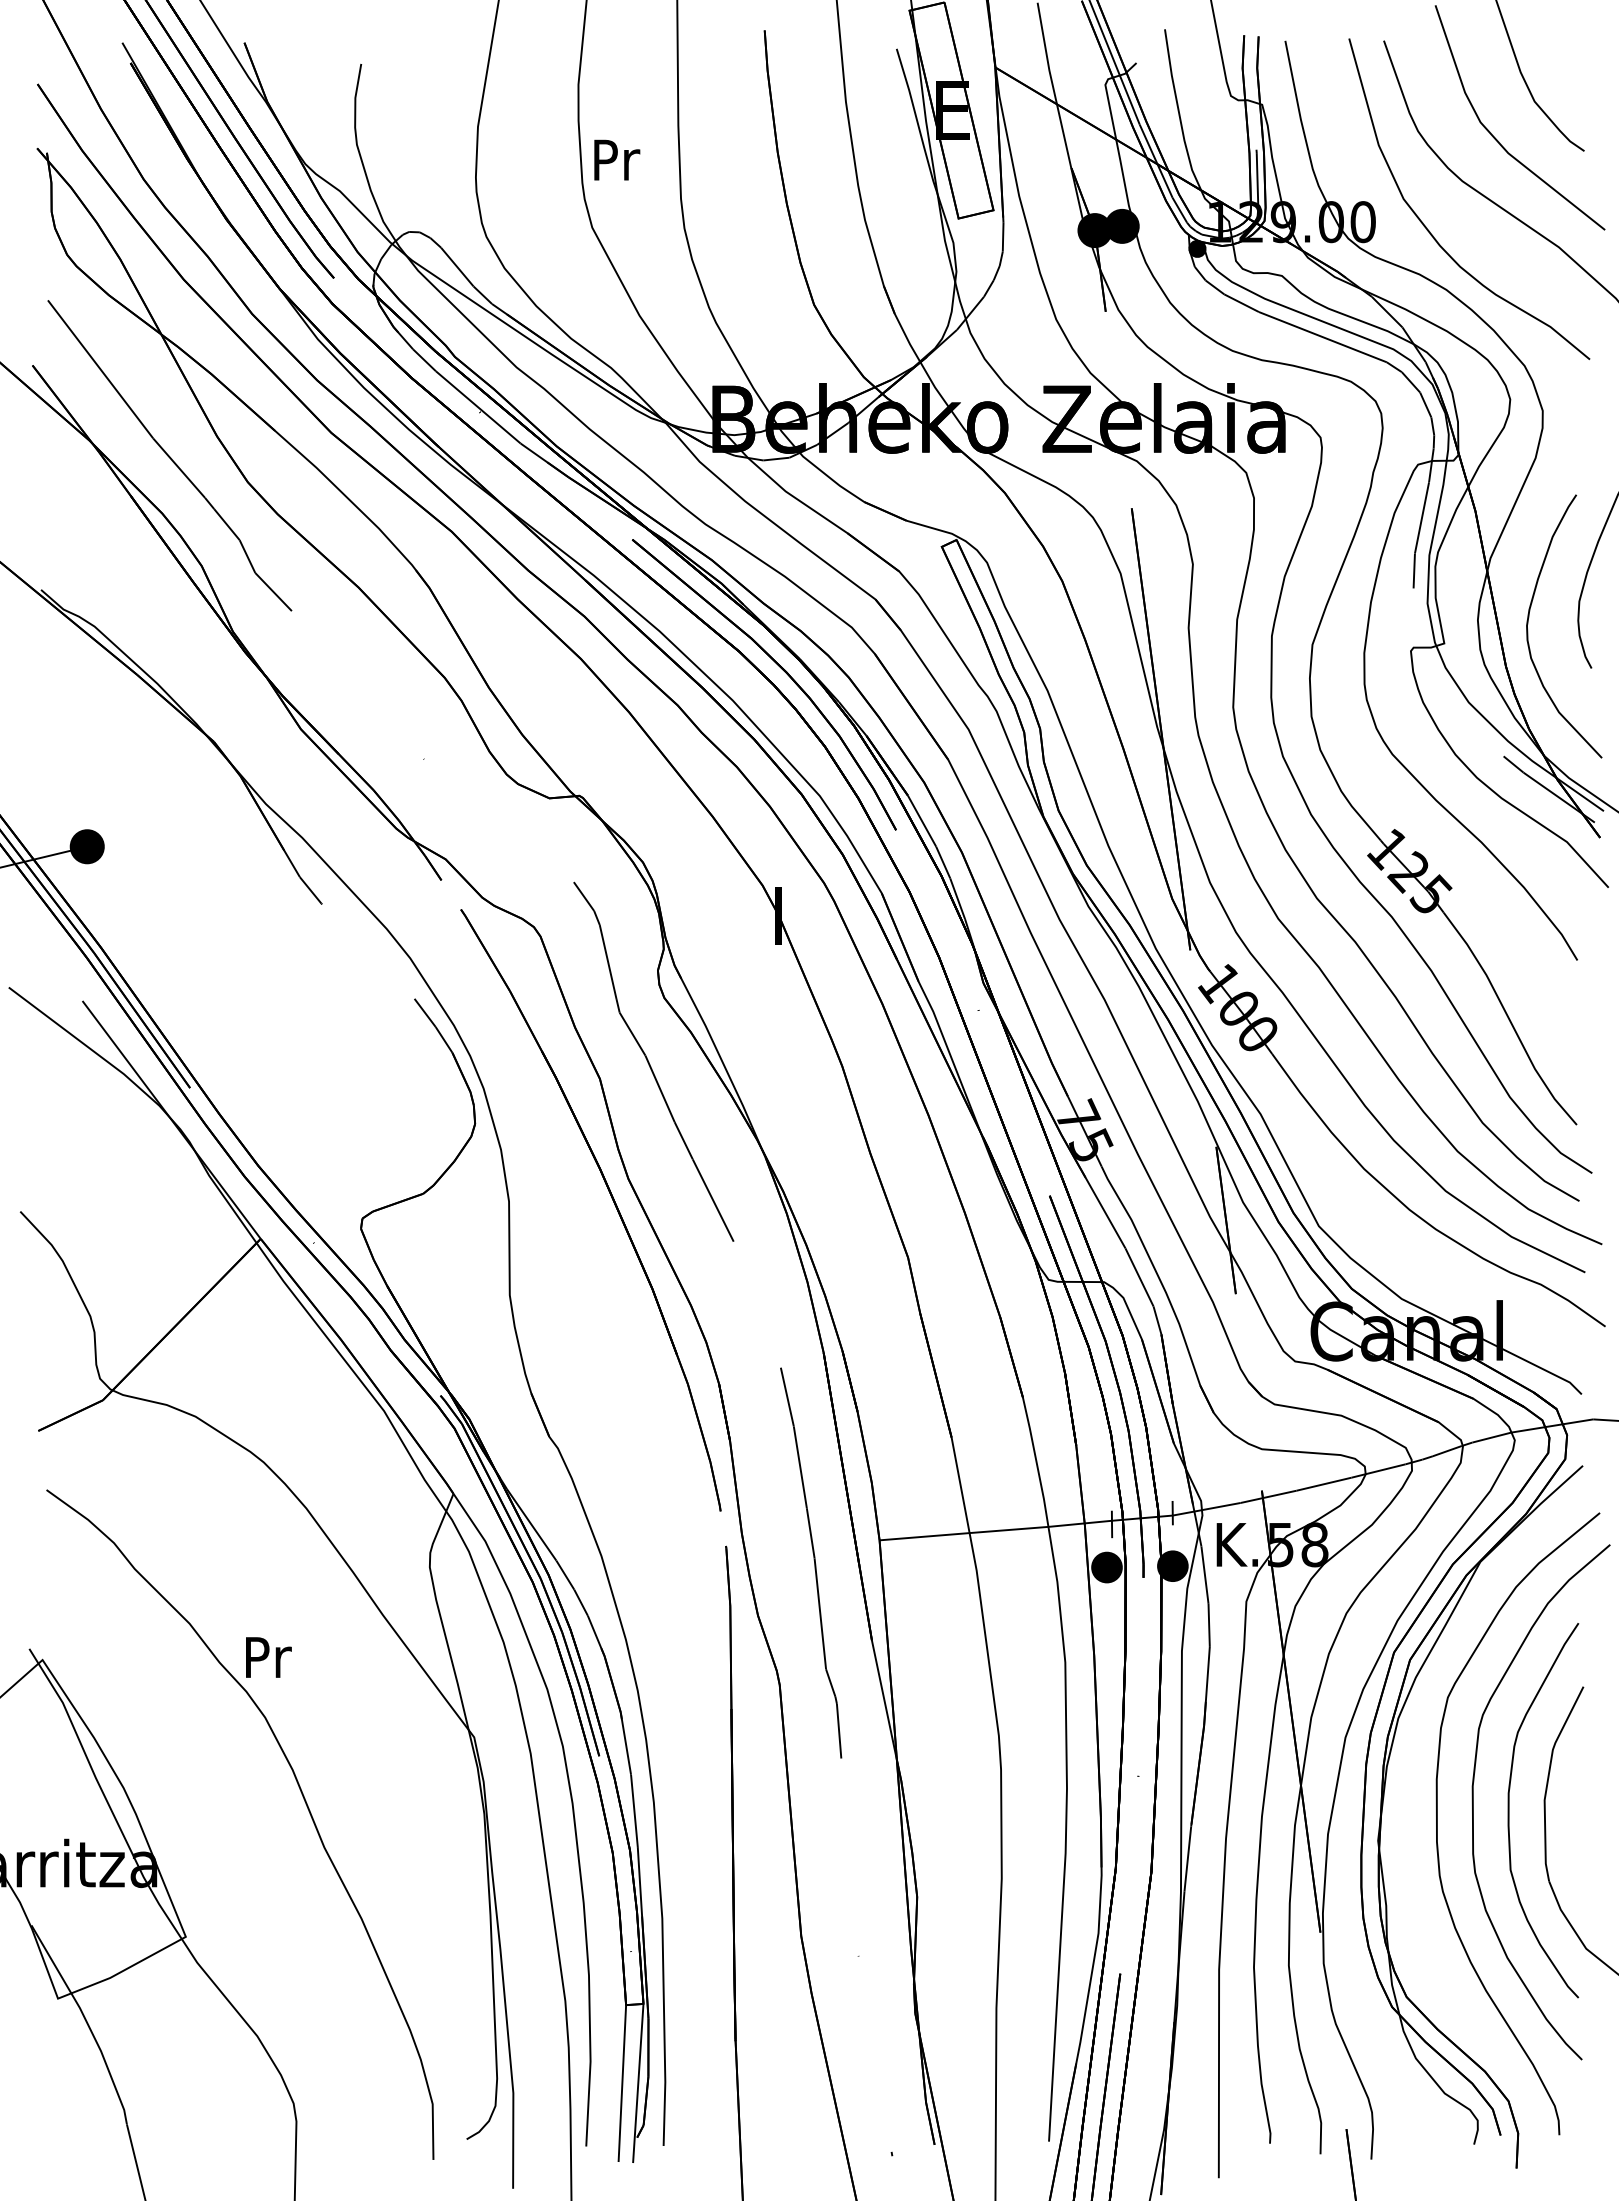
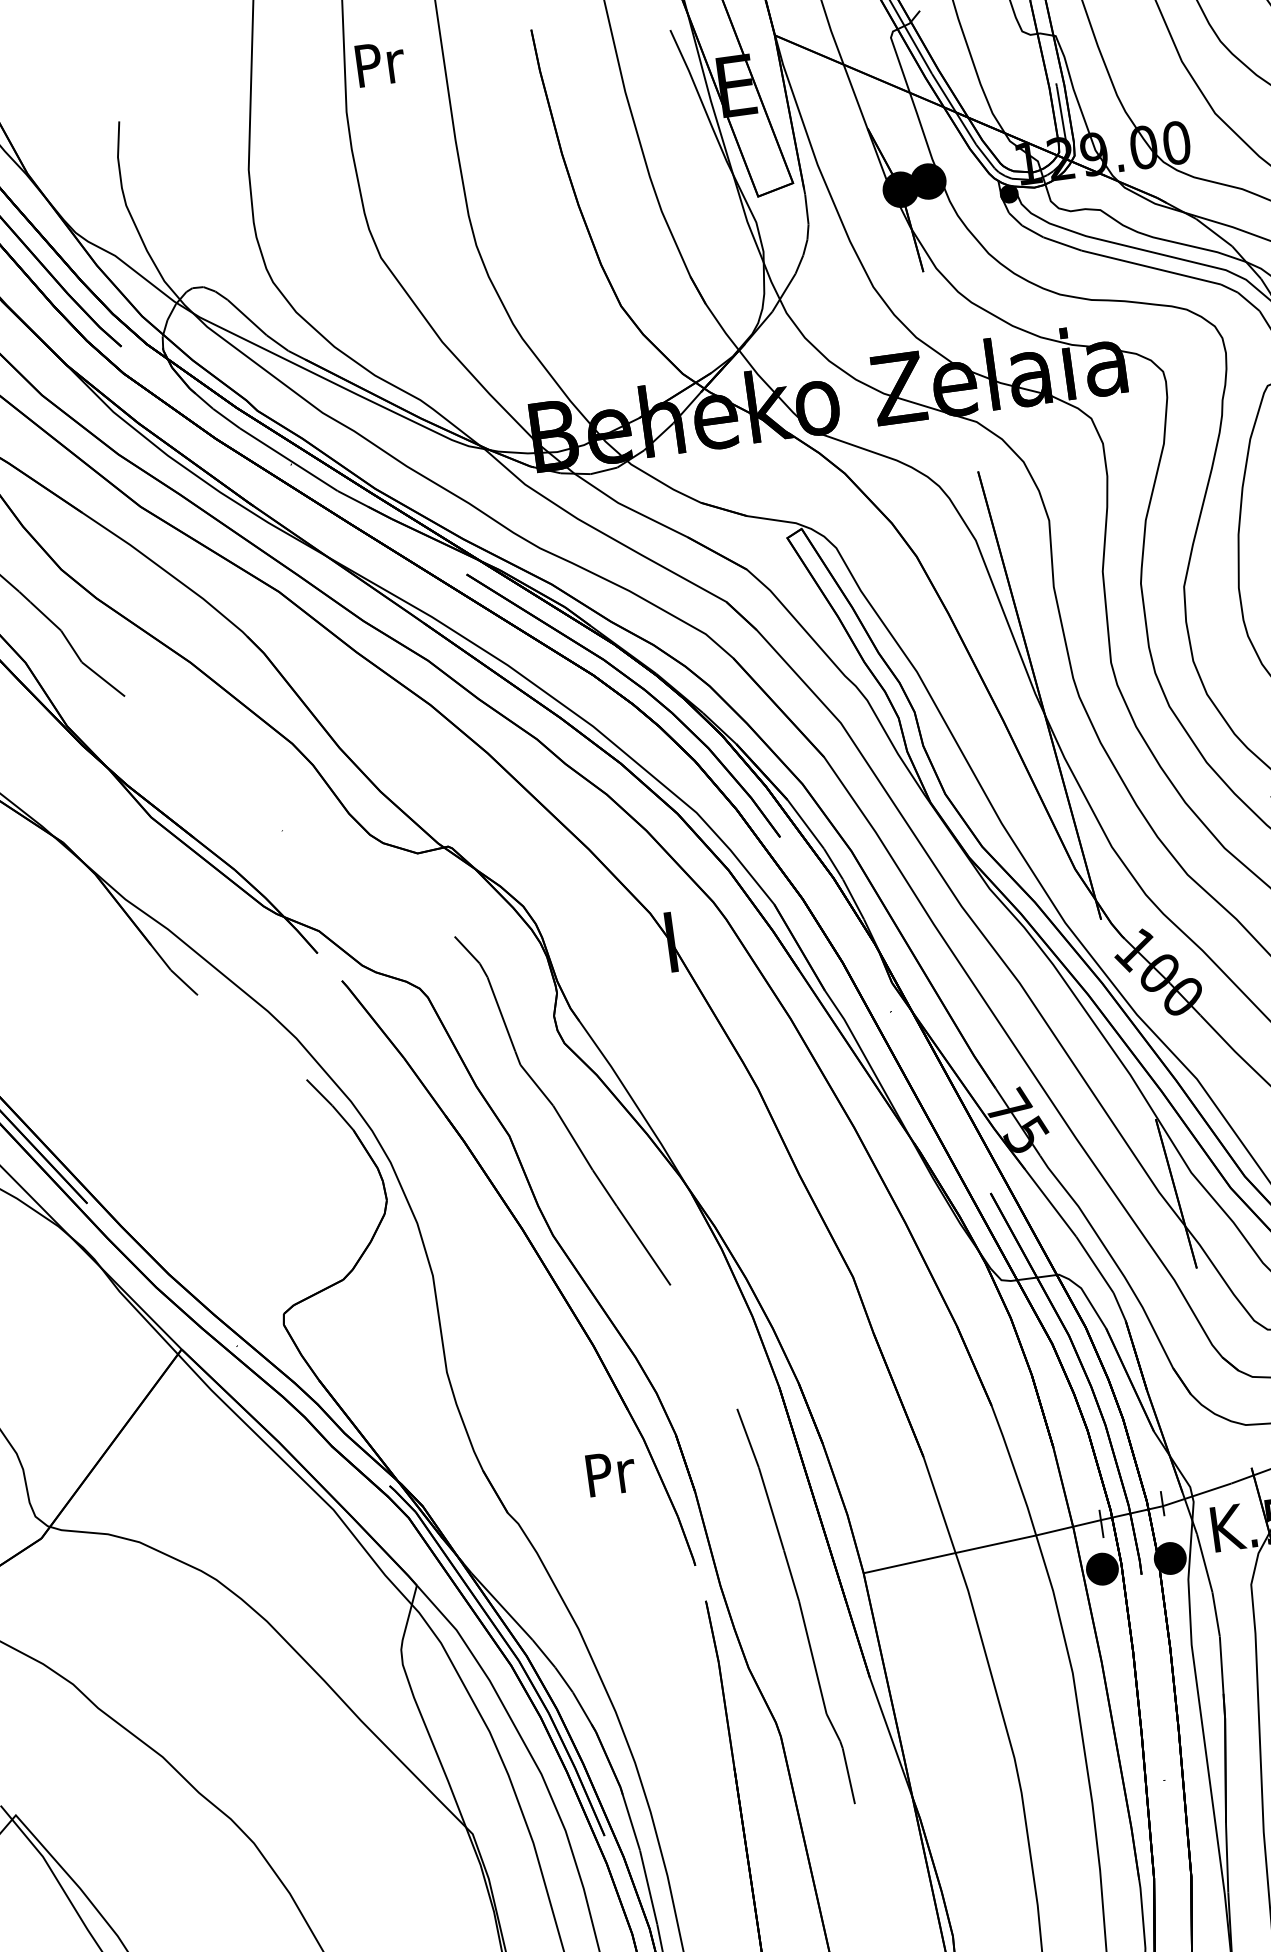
text: (617, 159) -> (380, 62), moved
text: (268, 1657) -> (610, 1473), moved

